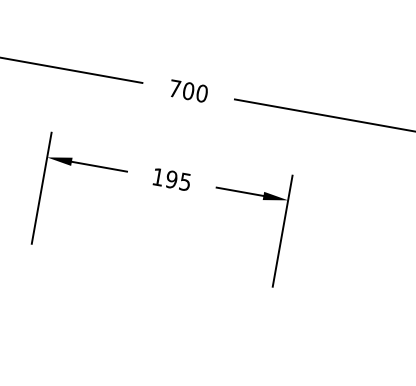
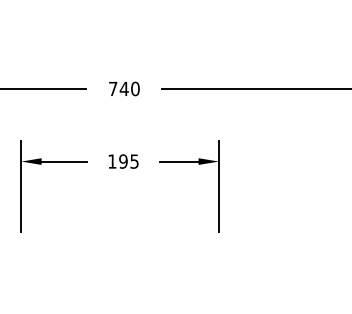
text: (187, 90) -> (123, 88), 700 -> 740

